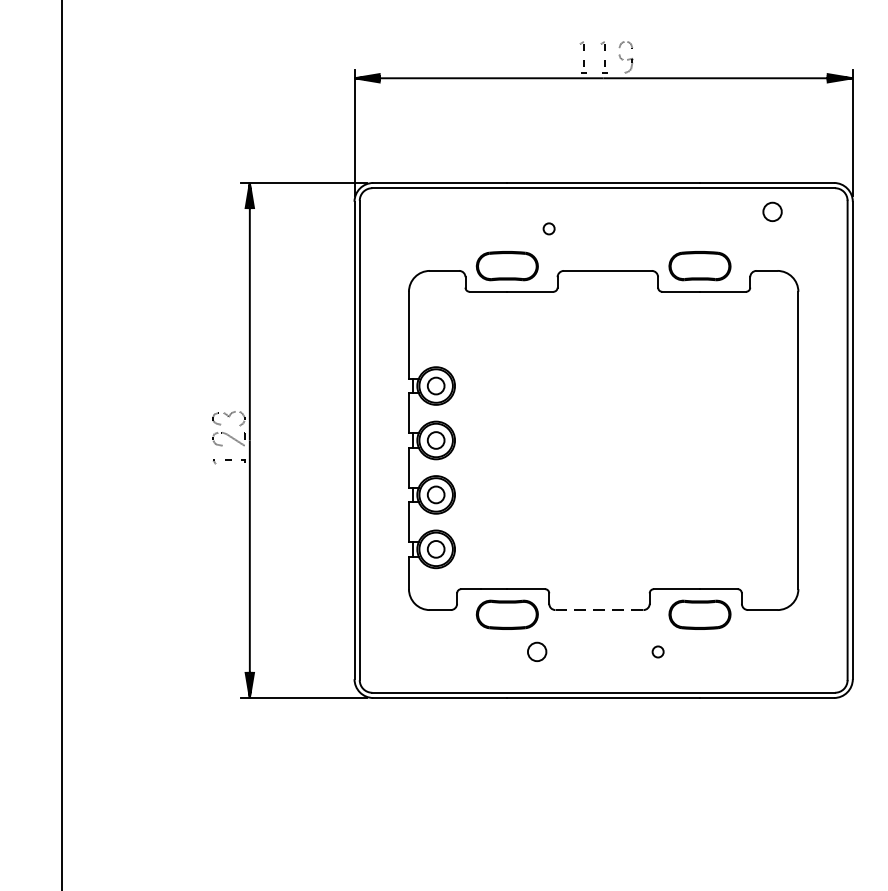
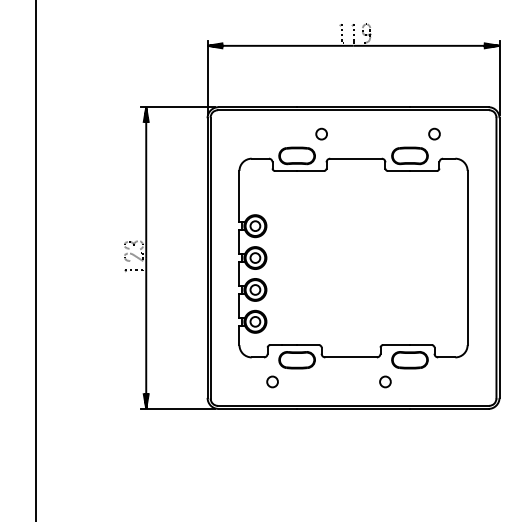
circle: (772, 210) -> (434, 133), moved
circle: (548, 227) -> (321, 133), size x1.67
line: (600, 610) -> (351, 357), dashed -> solid
circle: (537, 651) -> (272, 381), moved
circle: (658, 651) -> (385, 381), size x1.67

